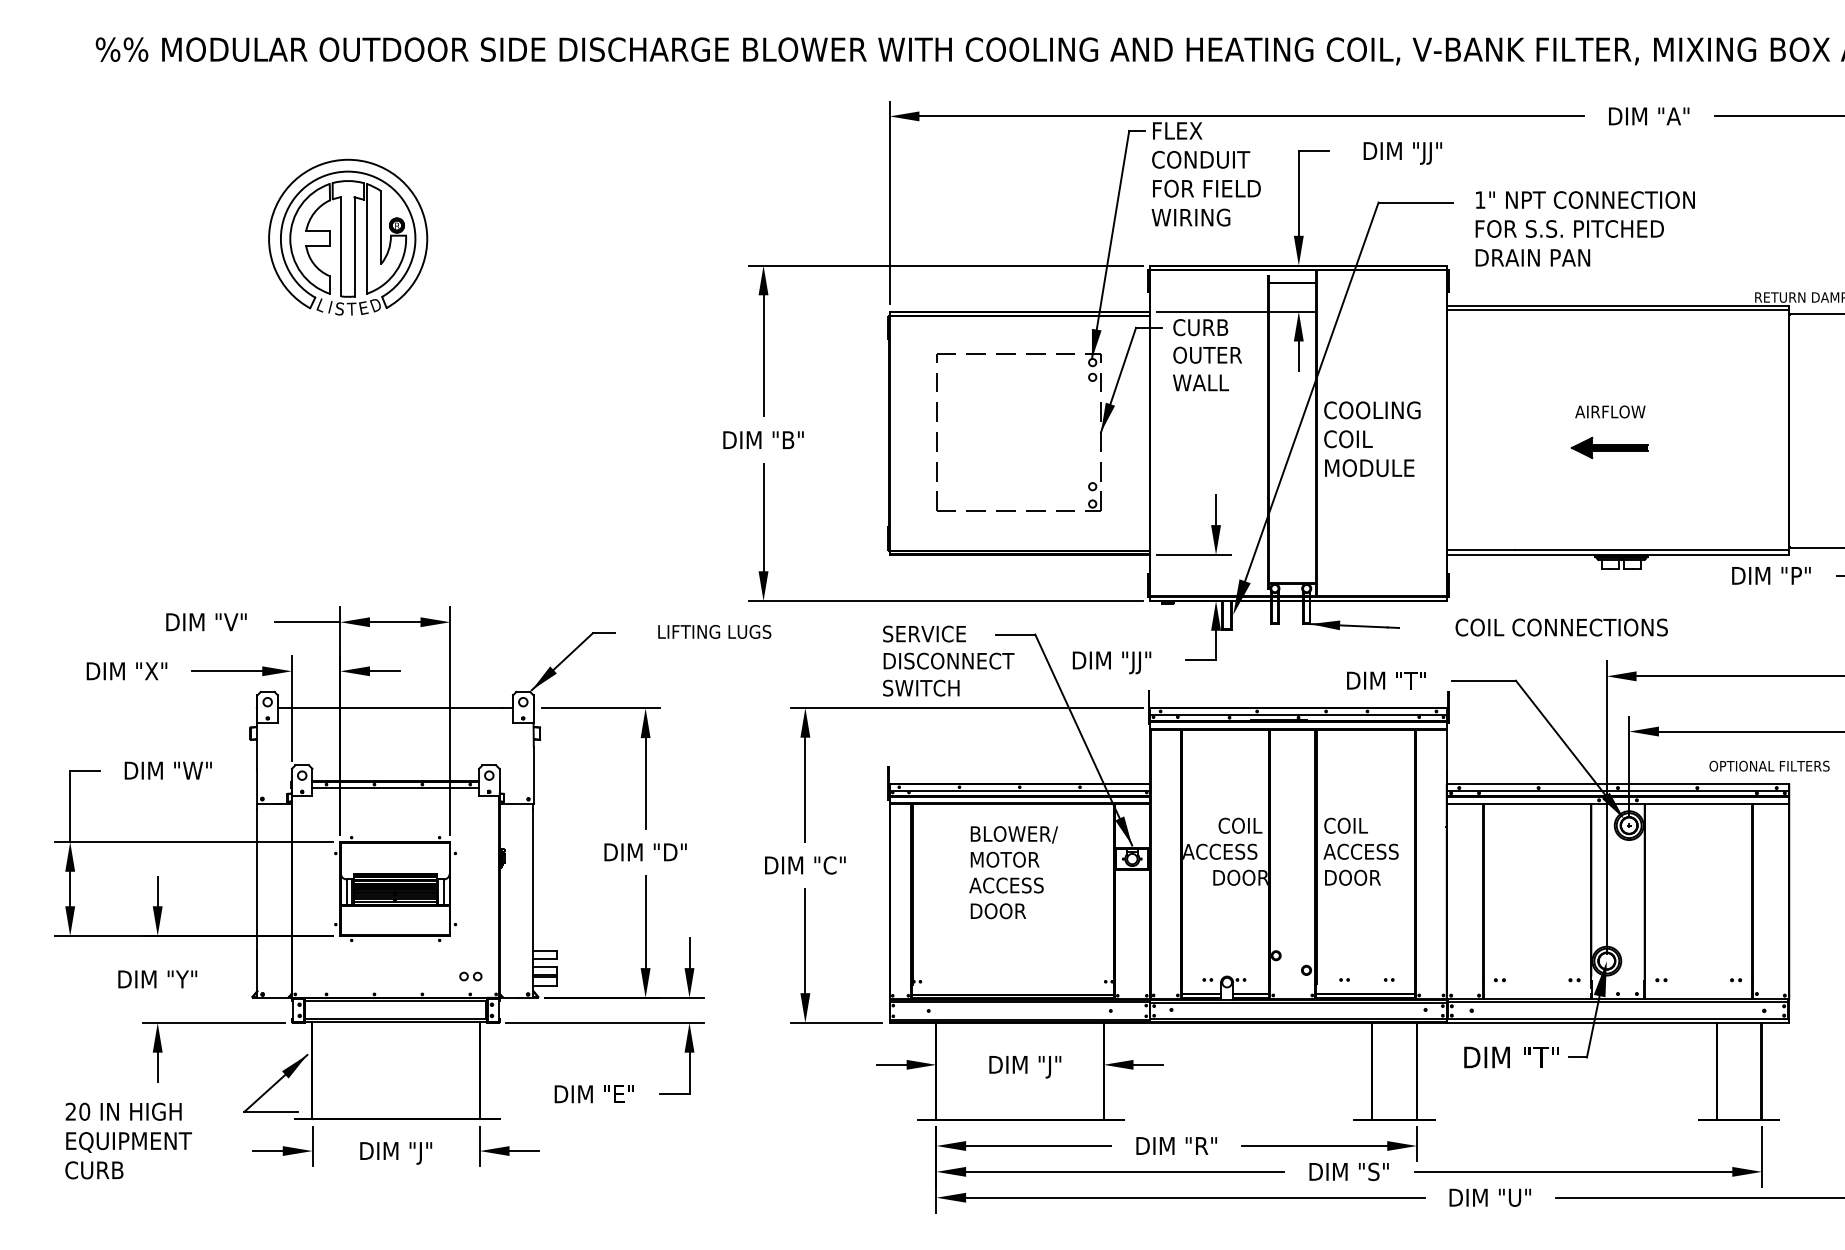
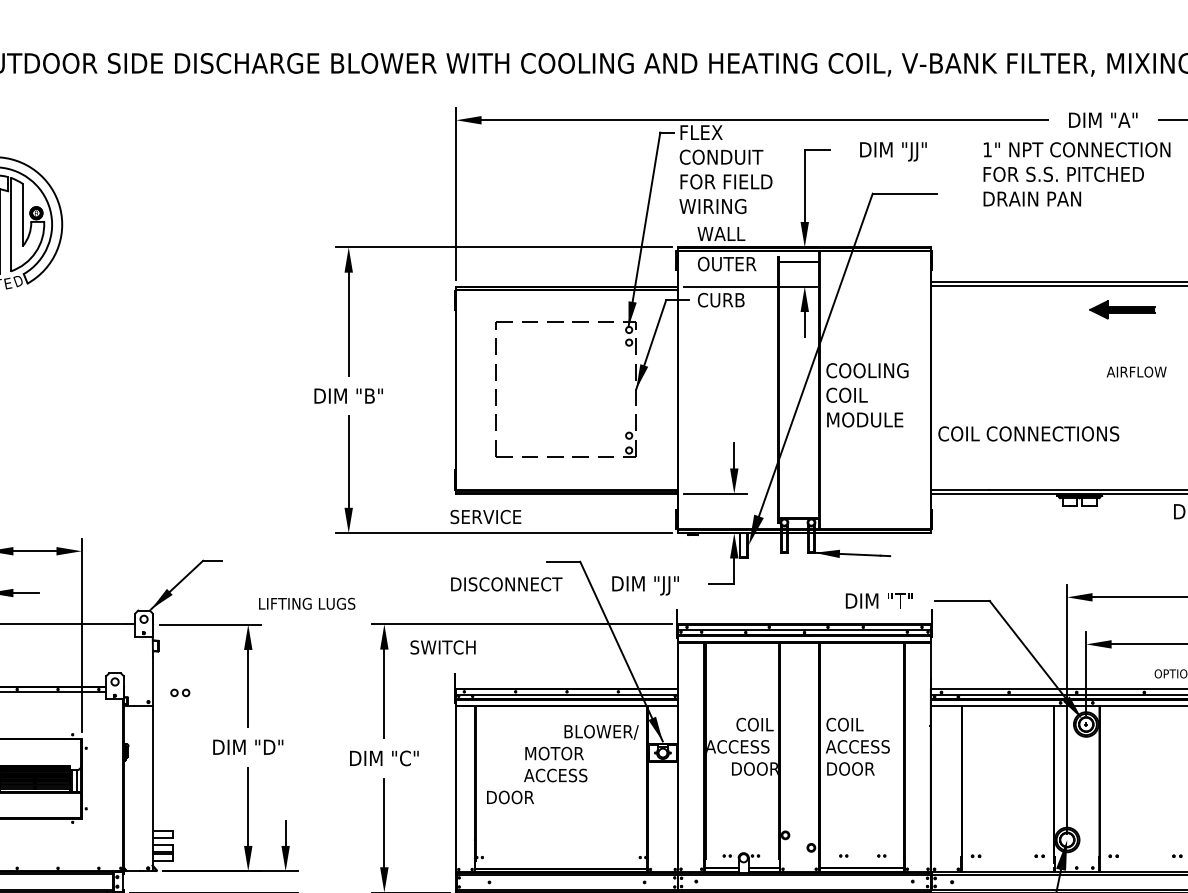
text: (1584, 228) -> (1076, 174), moved
text: (1207, 354) -> (726, 263), moved
text: (1200, 382) -> (721, 233), moved
text: (1610, 411) -> (1136, 371), moved
part: (1609, 447) -> (1122, 309), moved
text: (1561, 627) -> (1028, 433), moved
text: (714, 631) -> (306, 603), moved
text: (924, 633) -> (485, 516), moved
text: (921, 687) -> (443, 646), moved
text: (1013, 834) -> (600, 732), moved
text: (997, 911) -> (509, 797), moved
part: (470, 976) -> (179, 692), moved

